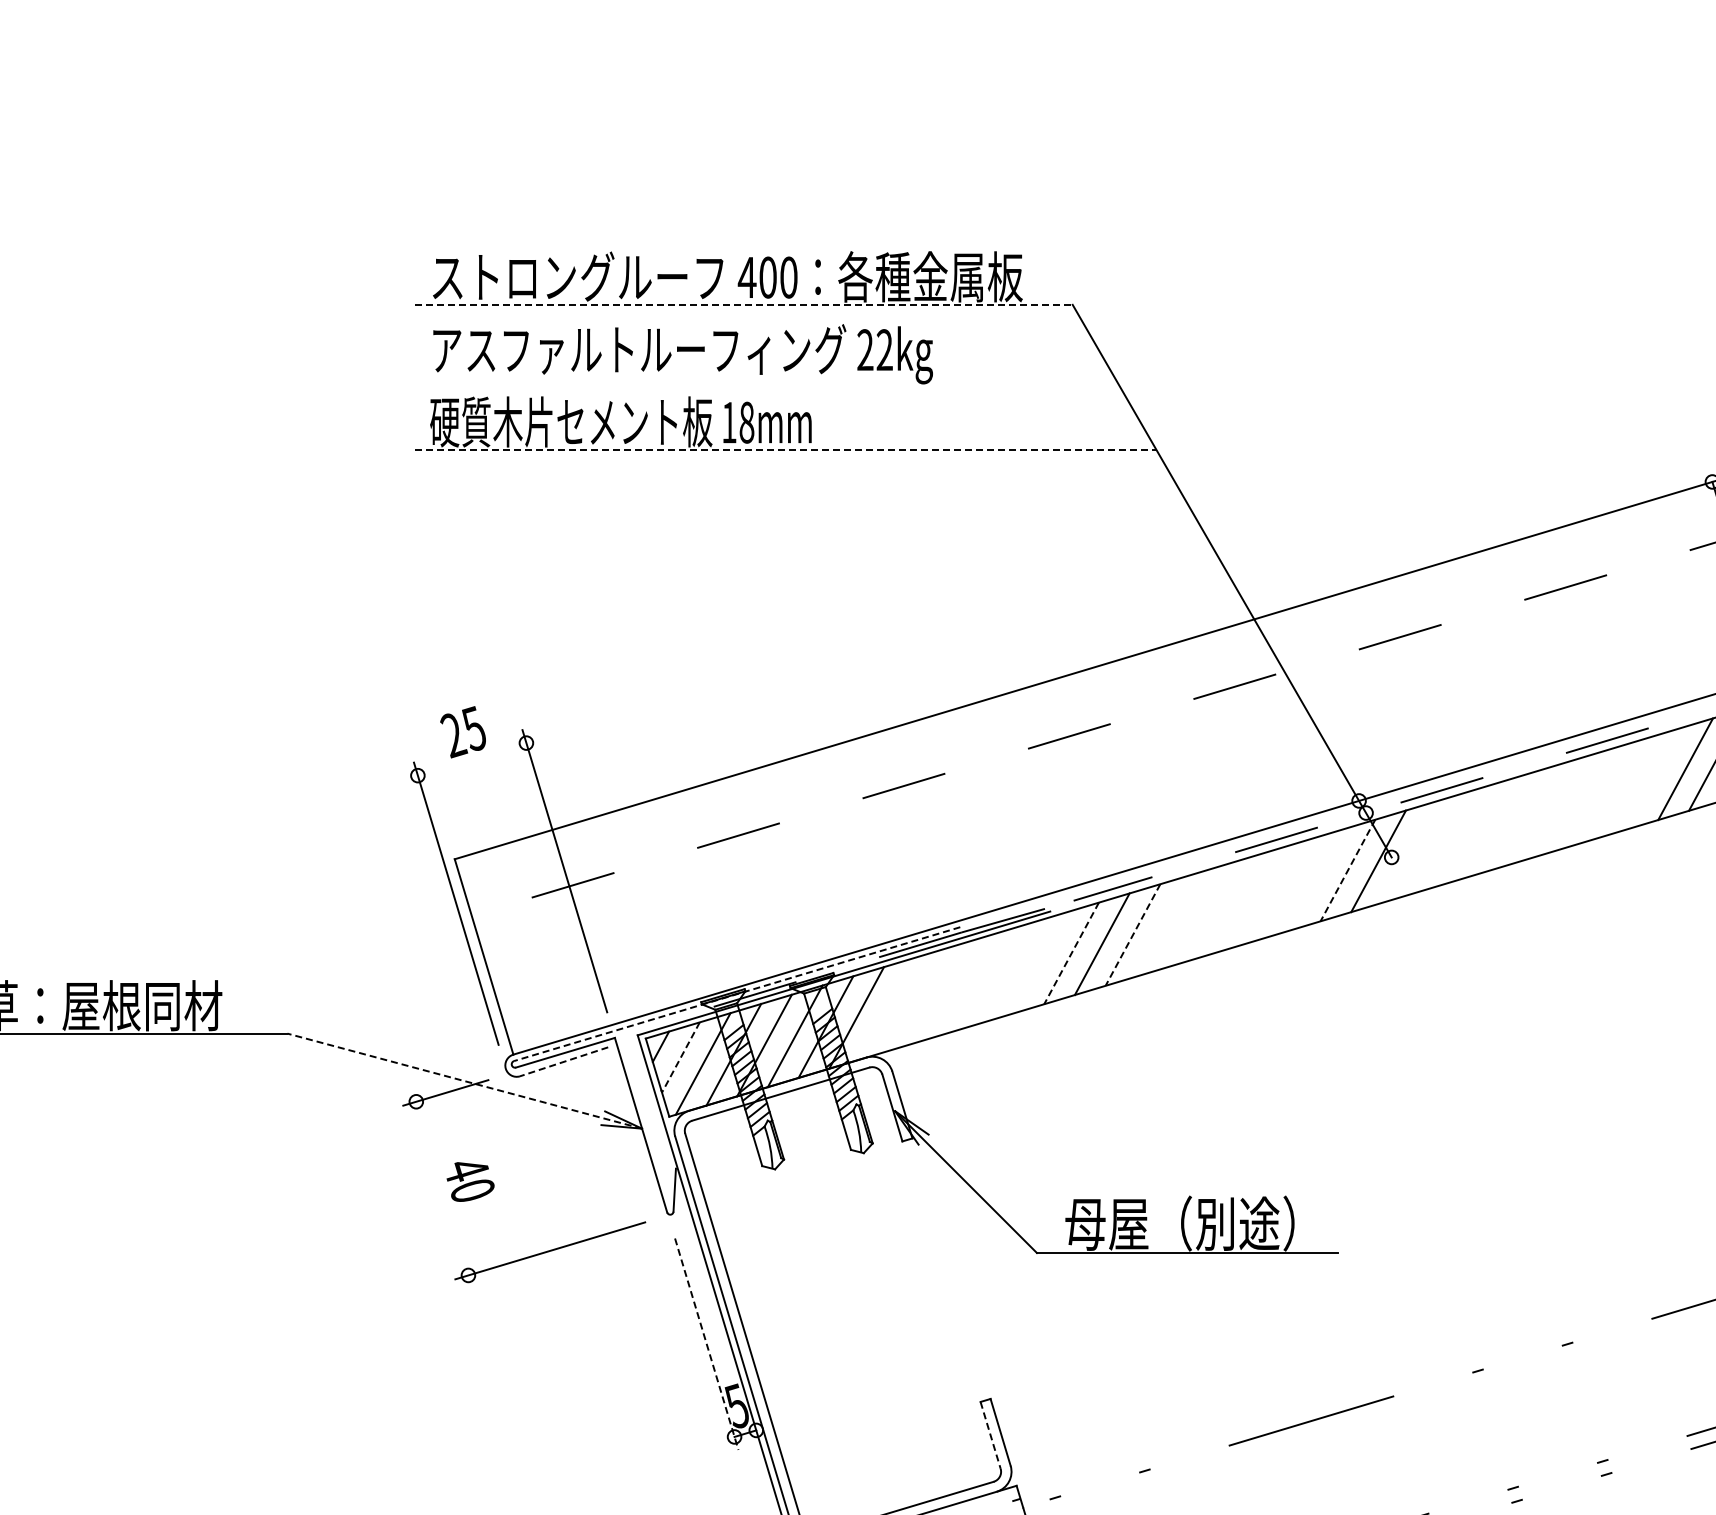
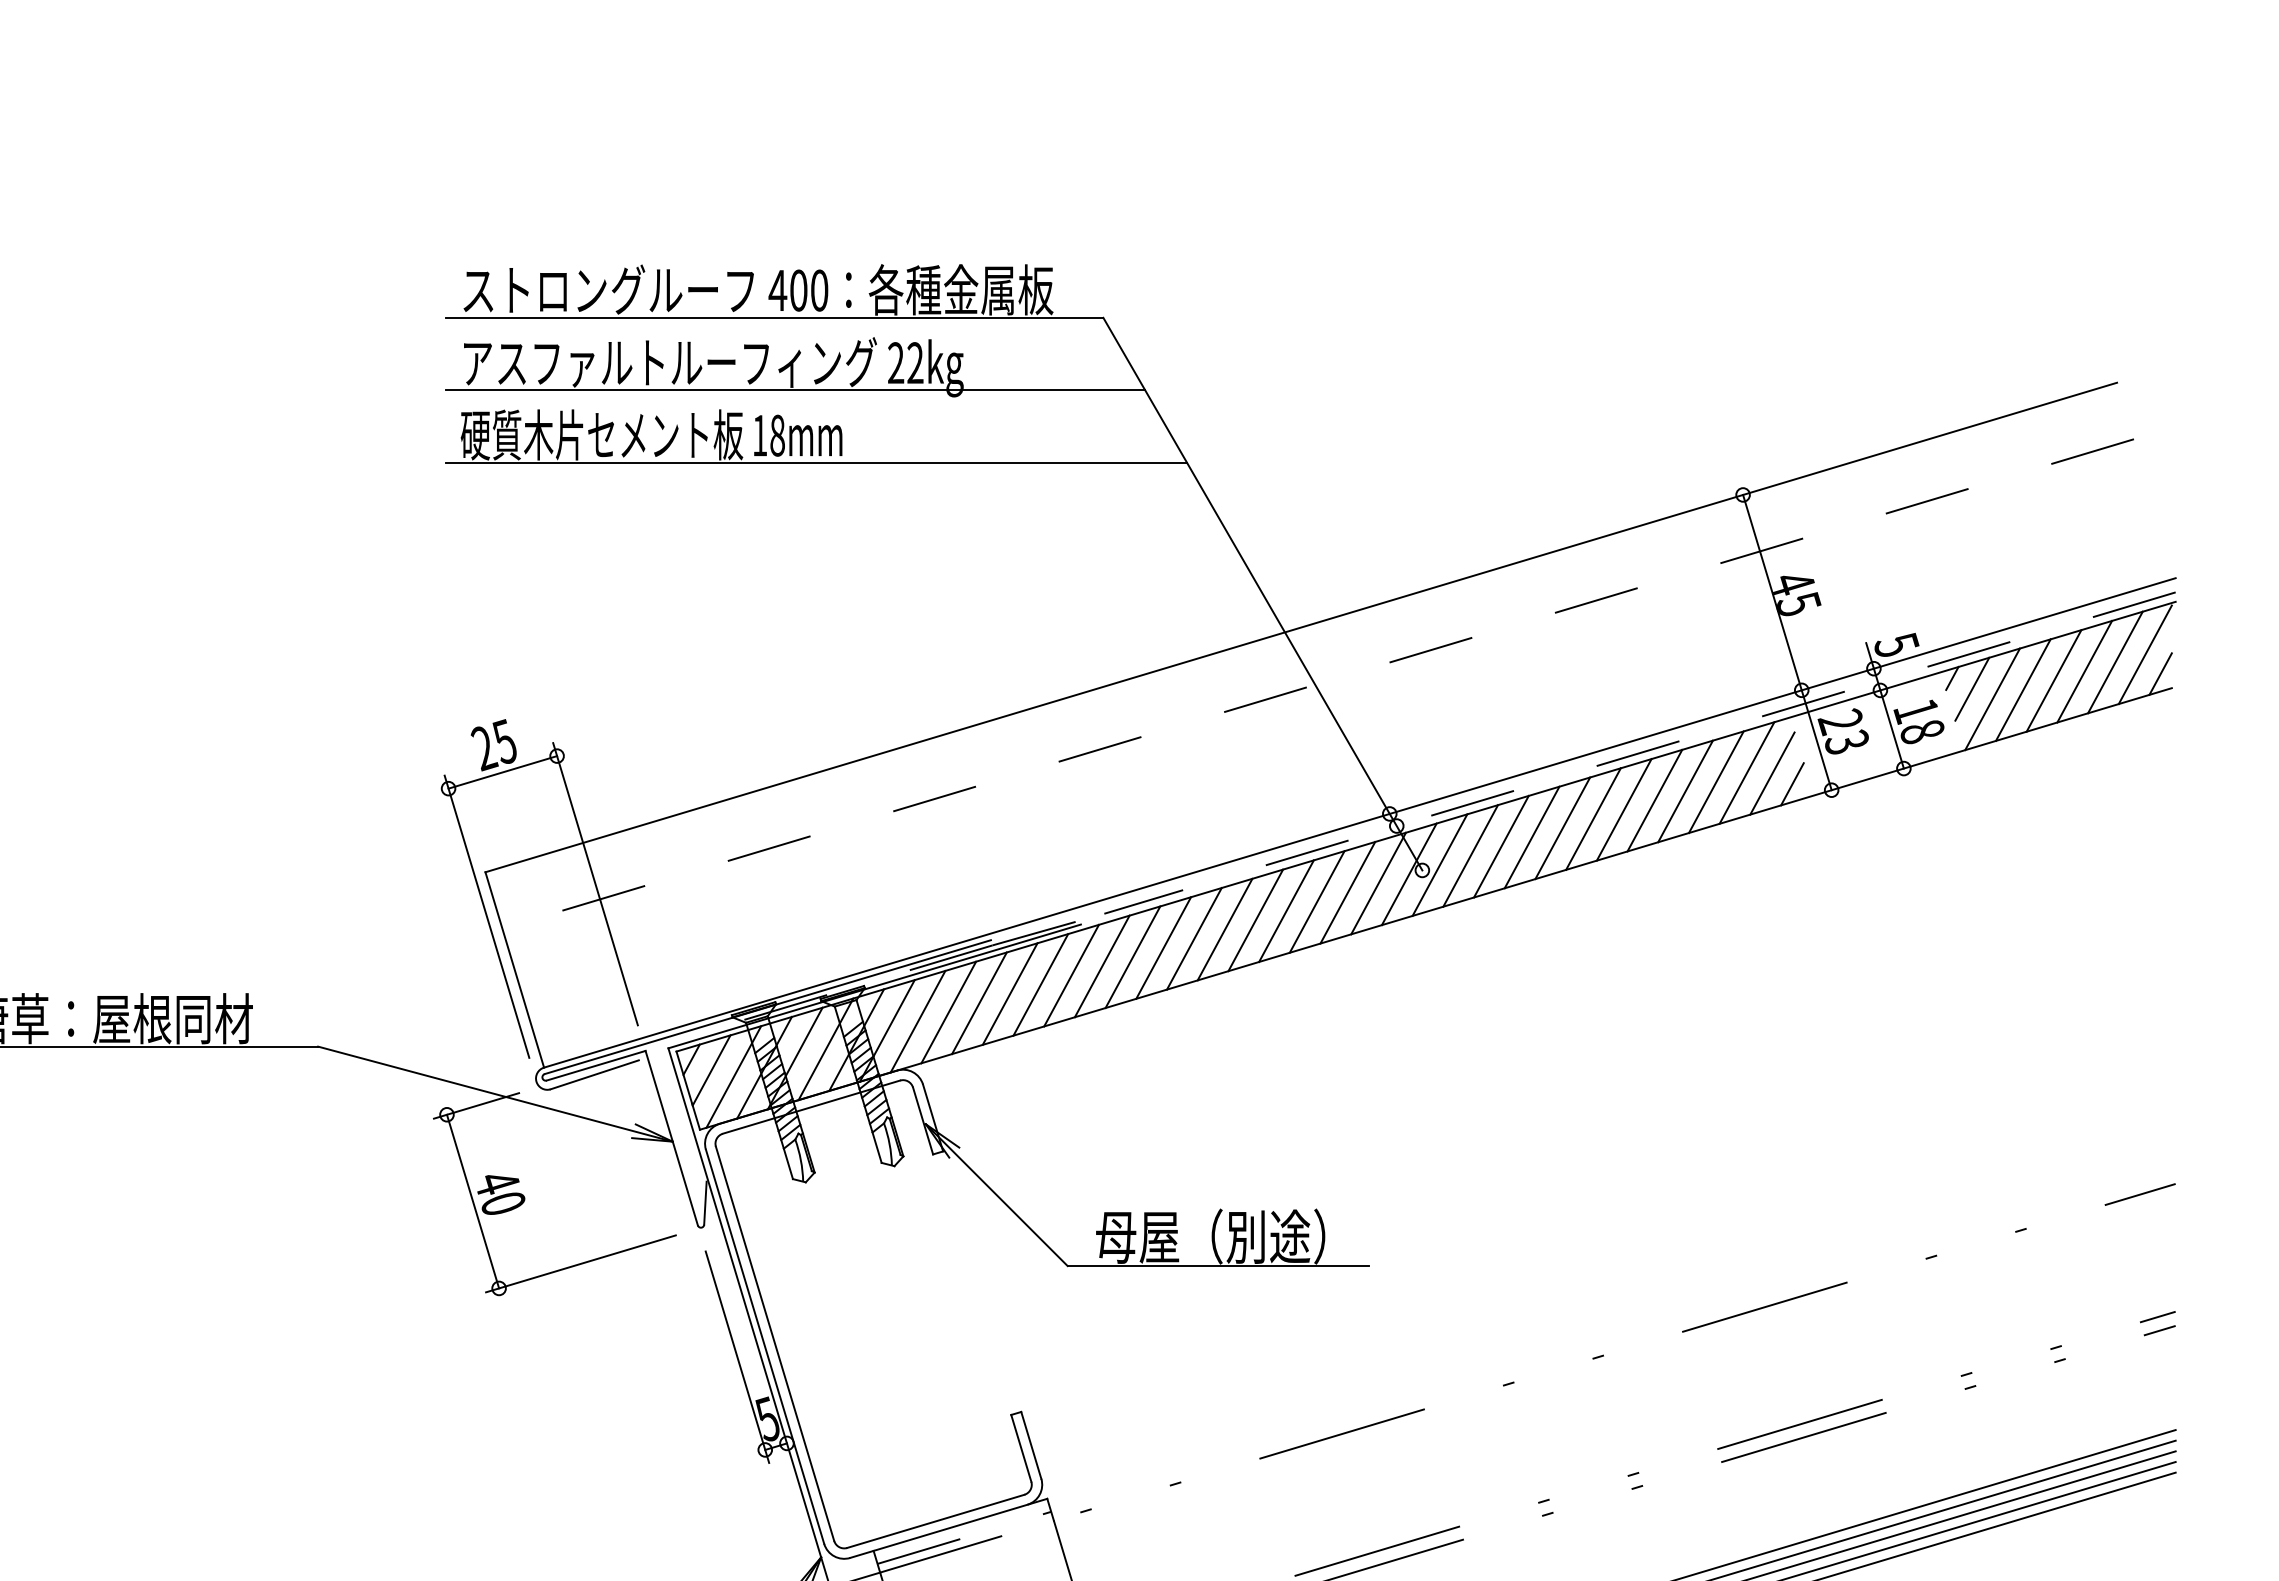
line: (743, 304) -> (774, 317), dashed -> solid
line: (764, 377) -> (795, 390), added
line: (785, 449) -> (816, 462), dashed -> solid
line: (471, 759) -> (502, 772), added
line: (1654, 778) -> (1685, 791), added
line: (1623, 787) -> (1654, 800), added
line: (1592, 796) -> (1623, 809), added
line: (1562, 805) -> (1593, 818), added
line: (1531, 815) -> (1562, 828), added
line: (1500, 824) -> (1531, 837), added
line: (1470, 833) -> (1501, 846), added
line: (1439, 842) -> (1470, 855), added
line: (1408, 851) -> (1439, 864), added
line: (1347, 870) -> (1378, 883), dashed -> solid
line: (1316, 879) -> (1347, 892), added
line: (1285, 888) -> (1316, 901), added
line: (1255, 898) -> (1286, 911), added
line: (1224, 907) -> (1255, 920), added
line: (1193, 916) -> (1224, 929), added
line: (1163, 925) -> (1194, 938), added
line: (1132, 935) -> (1163, 948), dashed -> solid
line: (1071, 953) -> (1102, 966), dashed -> solid
line: (1040, 962) -> (1071, 975), added
line: (1009, 971) -> (1040, 984), added
line: (978, 980) -> (1009, 993), added
line: (948, 990) -> (979, 1003), added
line: (736, 994) -> (767, 1007), dashed -> solid
line: (917, 999) -> (948, 1012), added
line: (886, 1008) -> (917, 1021), added
line: (680, 1057) -> (711, 1070), dashed -> solid
line: (563, 1061) -> (594, 1074), dashed -> solid
line: (464, 1081) -> (495, 1094), dashed -> solid
line: (441, 1188) -> (472, 1201), added
line: (706, 1344) -> (737, 1357), dashed -> solid
line: (990, 1435) -> (1021, 1448), dashed -> solid

